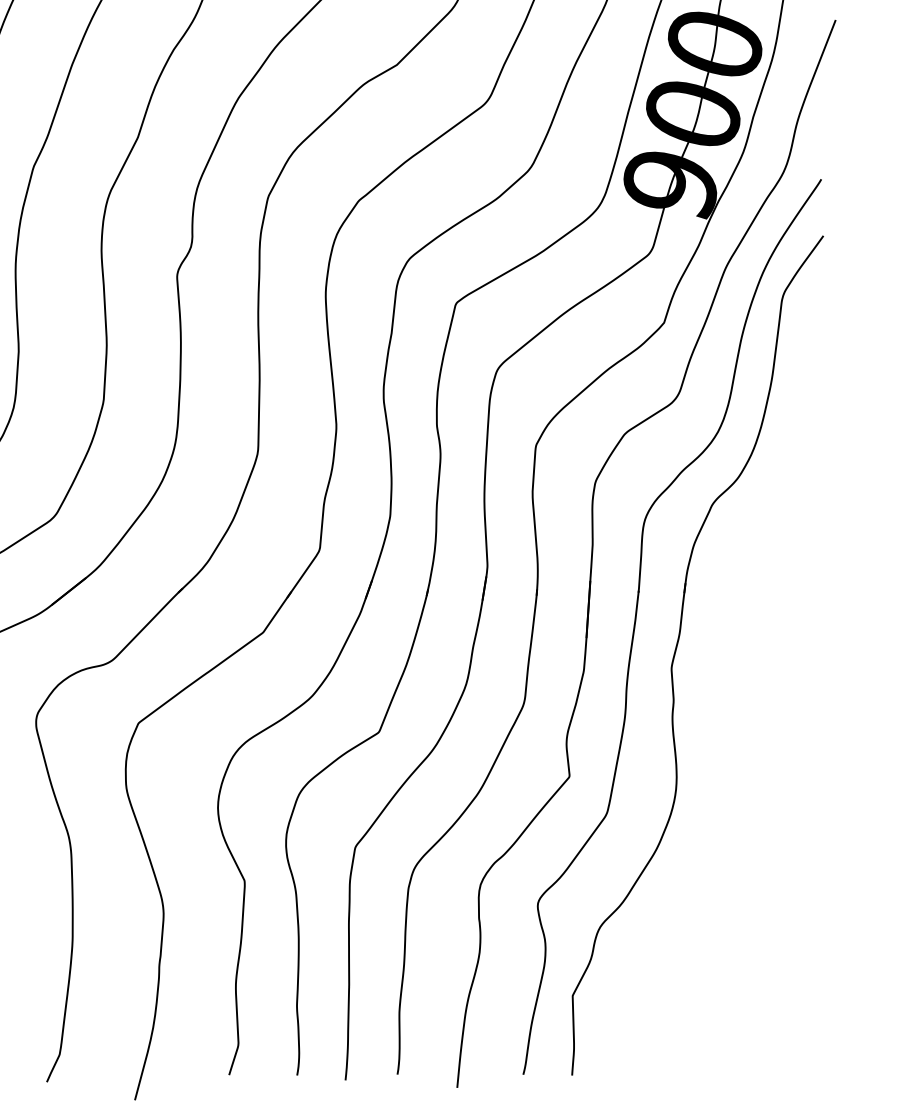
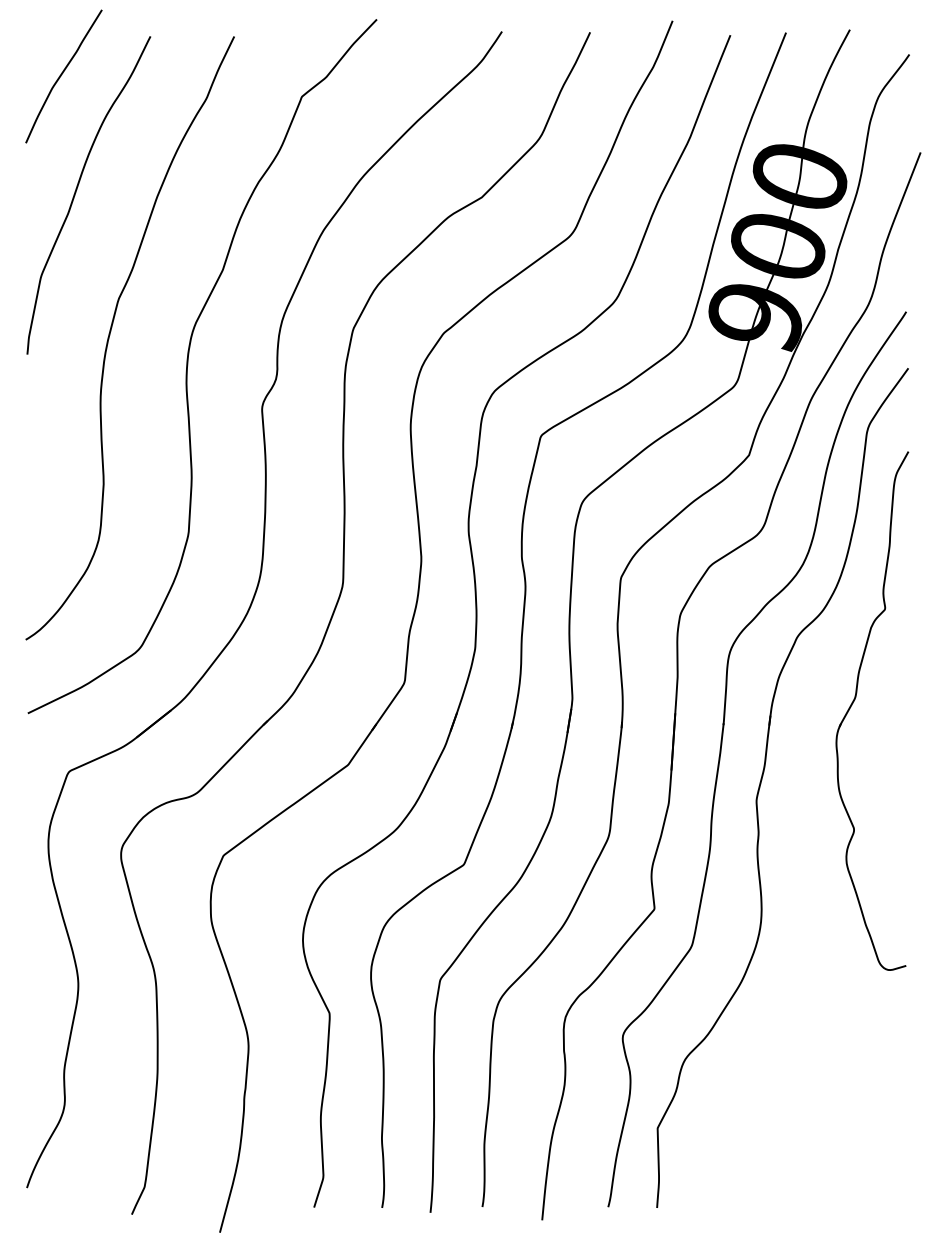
part: (769, 569) -> (854, 701), added

